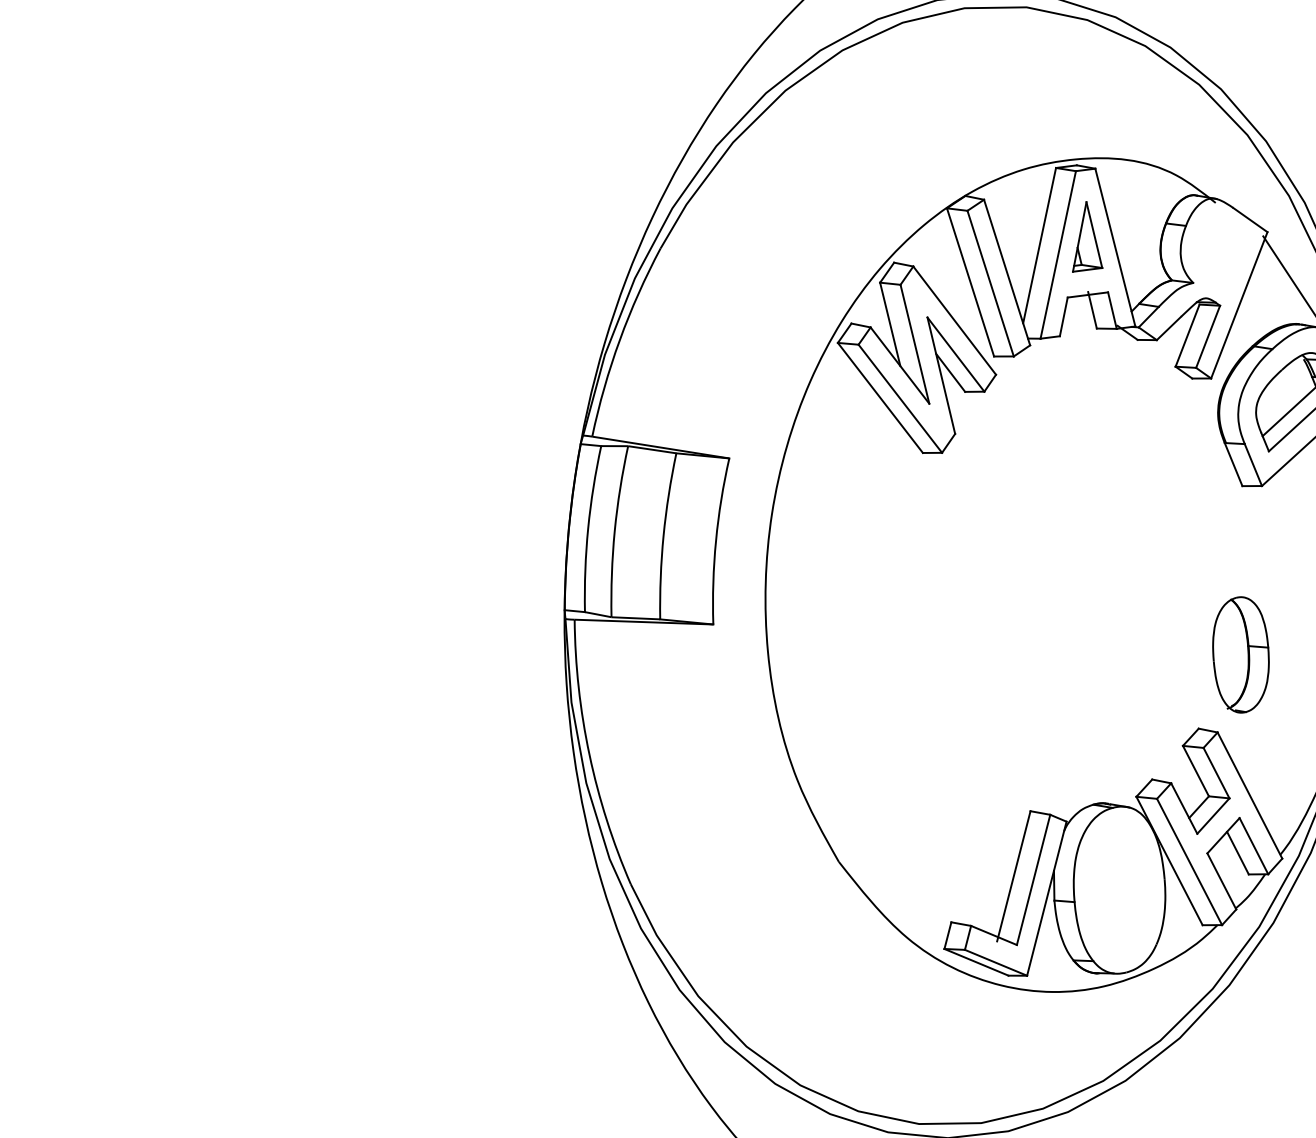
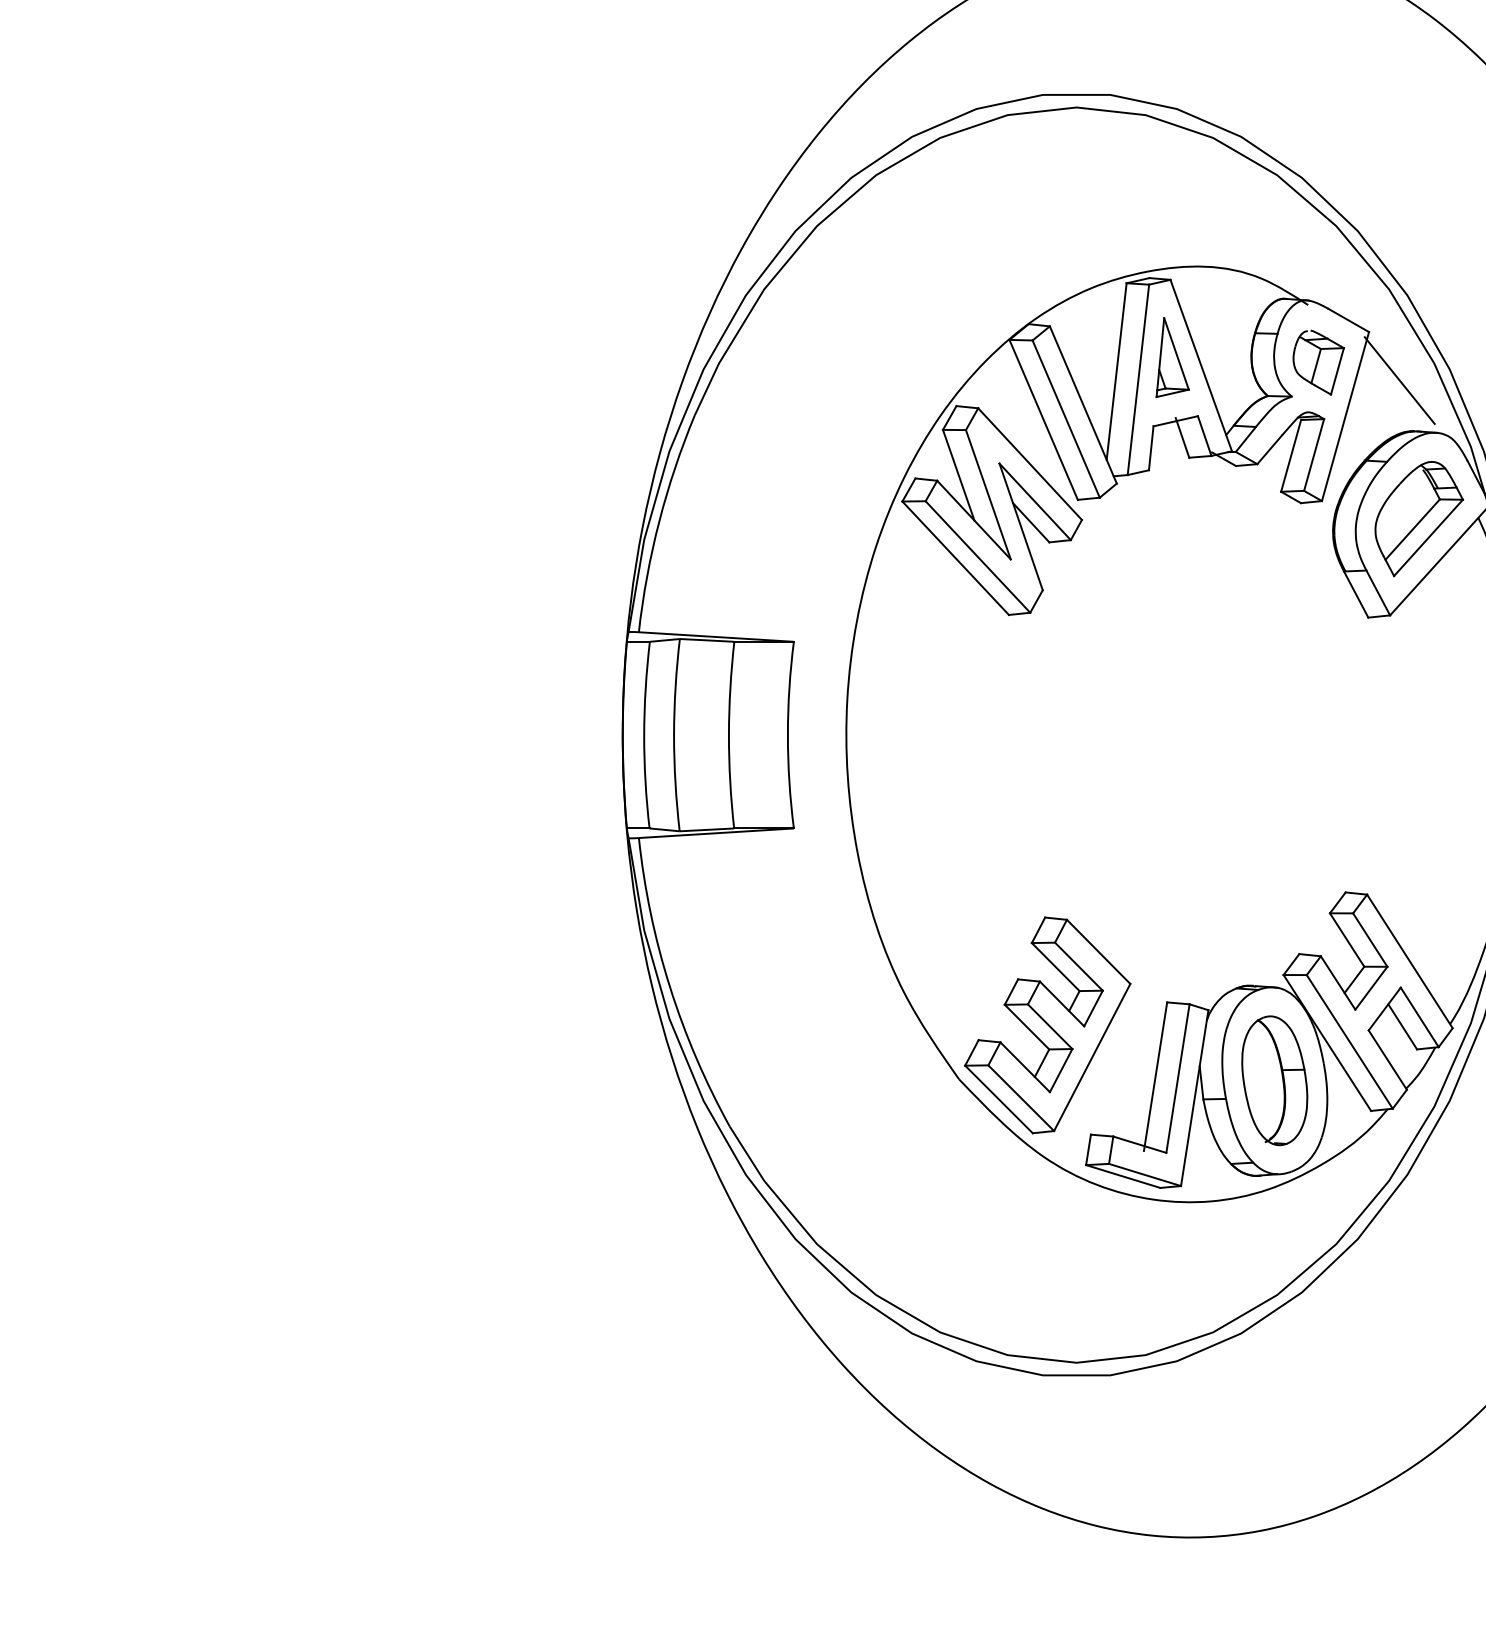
part: (1219, 254) -> (1318, 362), added
part: (1240, 654) -> (1274, 1080), moved
part: (922, 821) -> (1047, 1025), added

